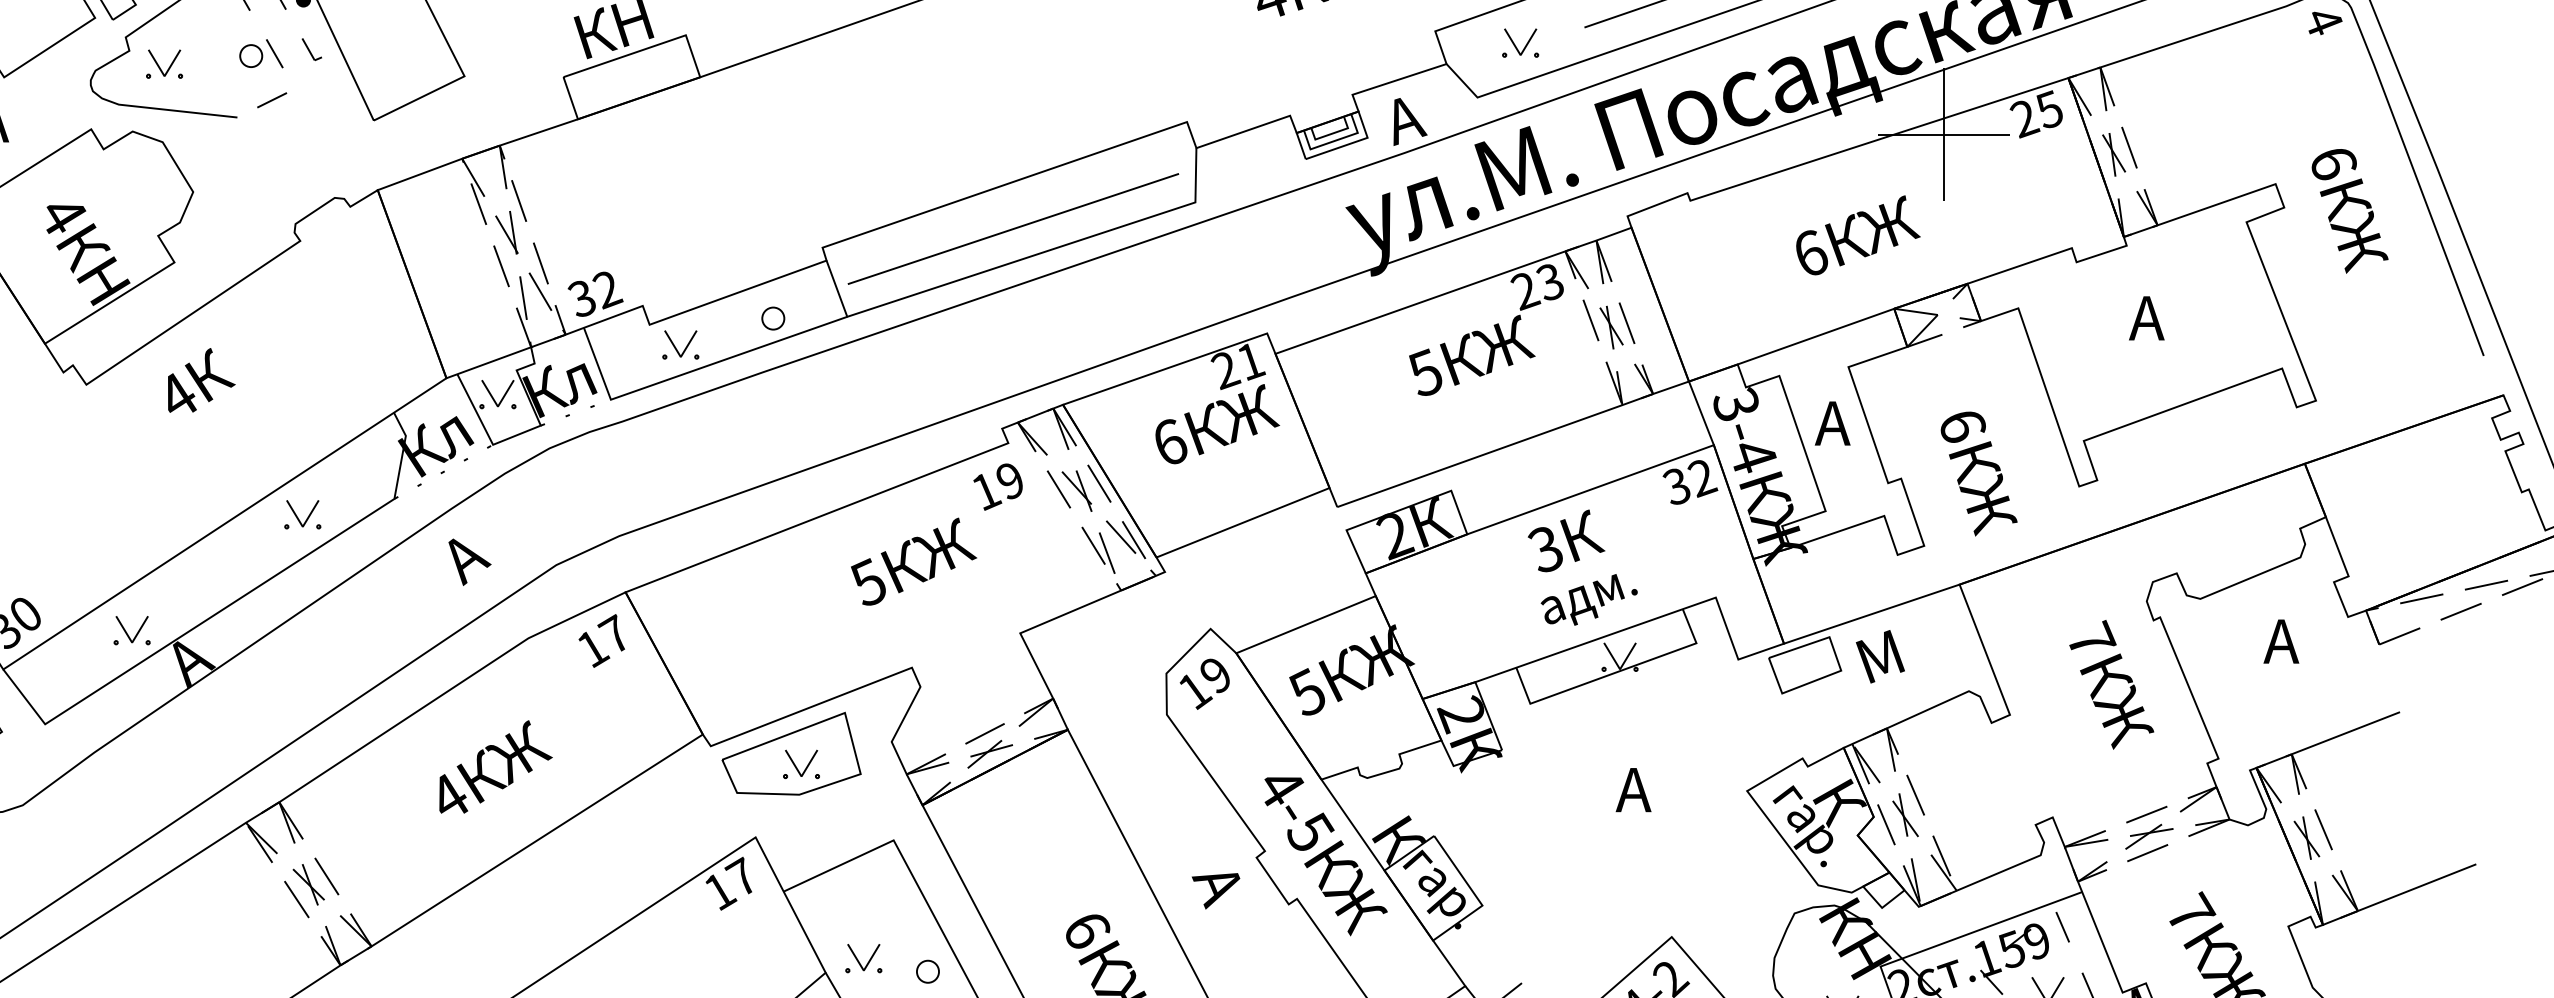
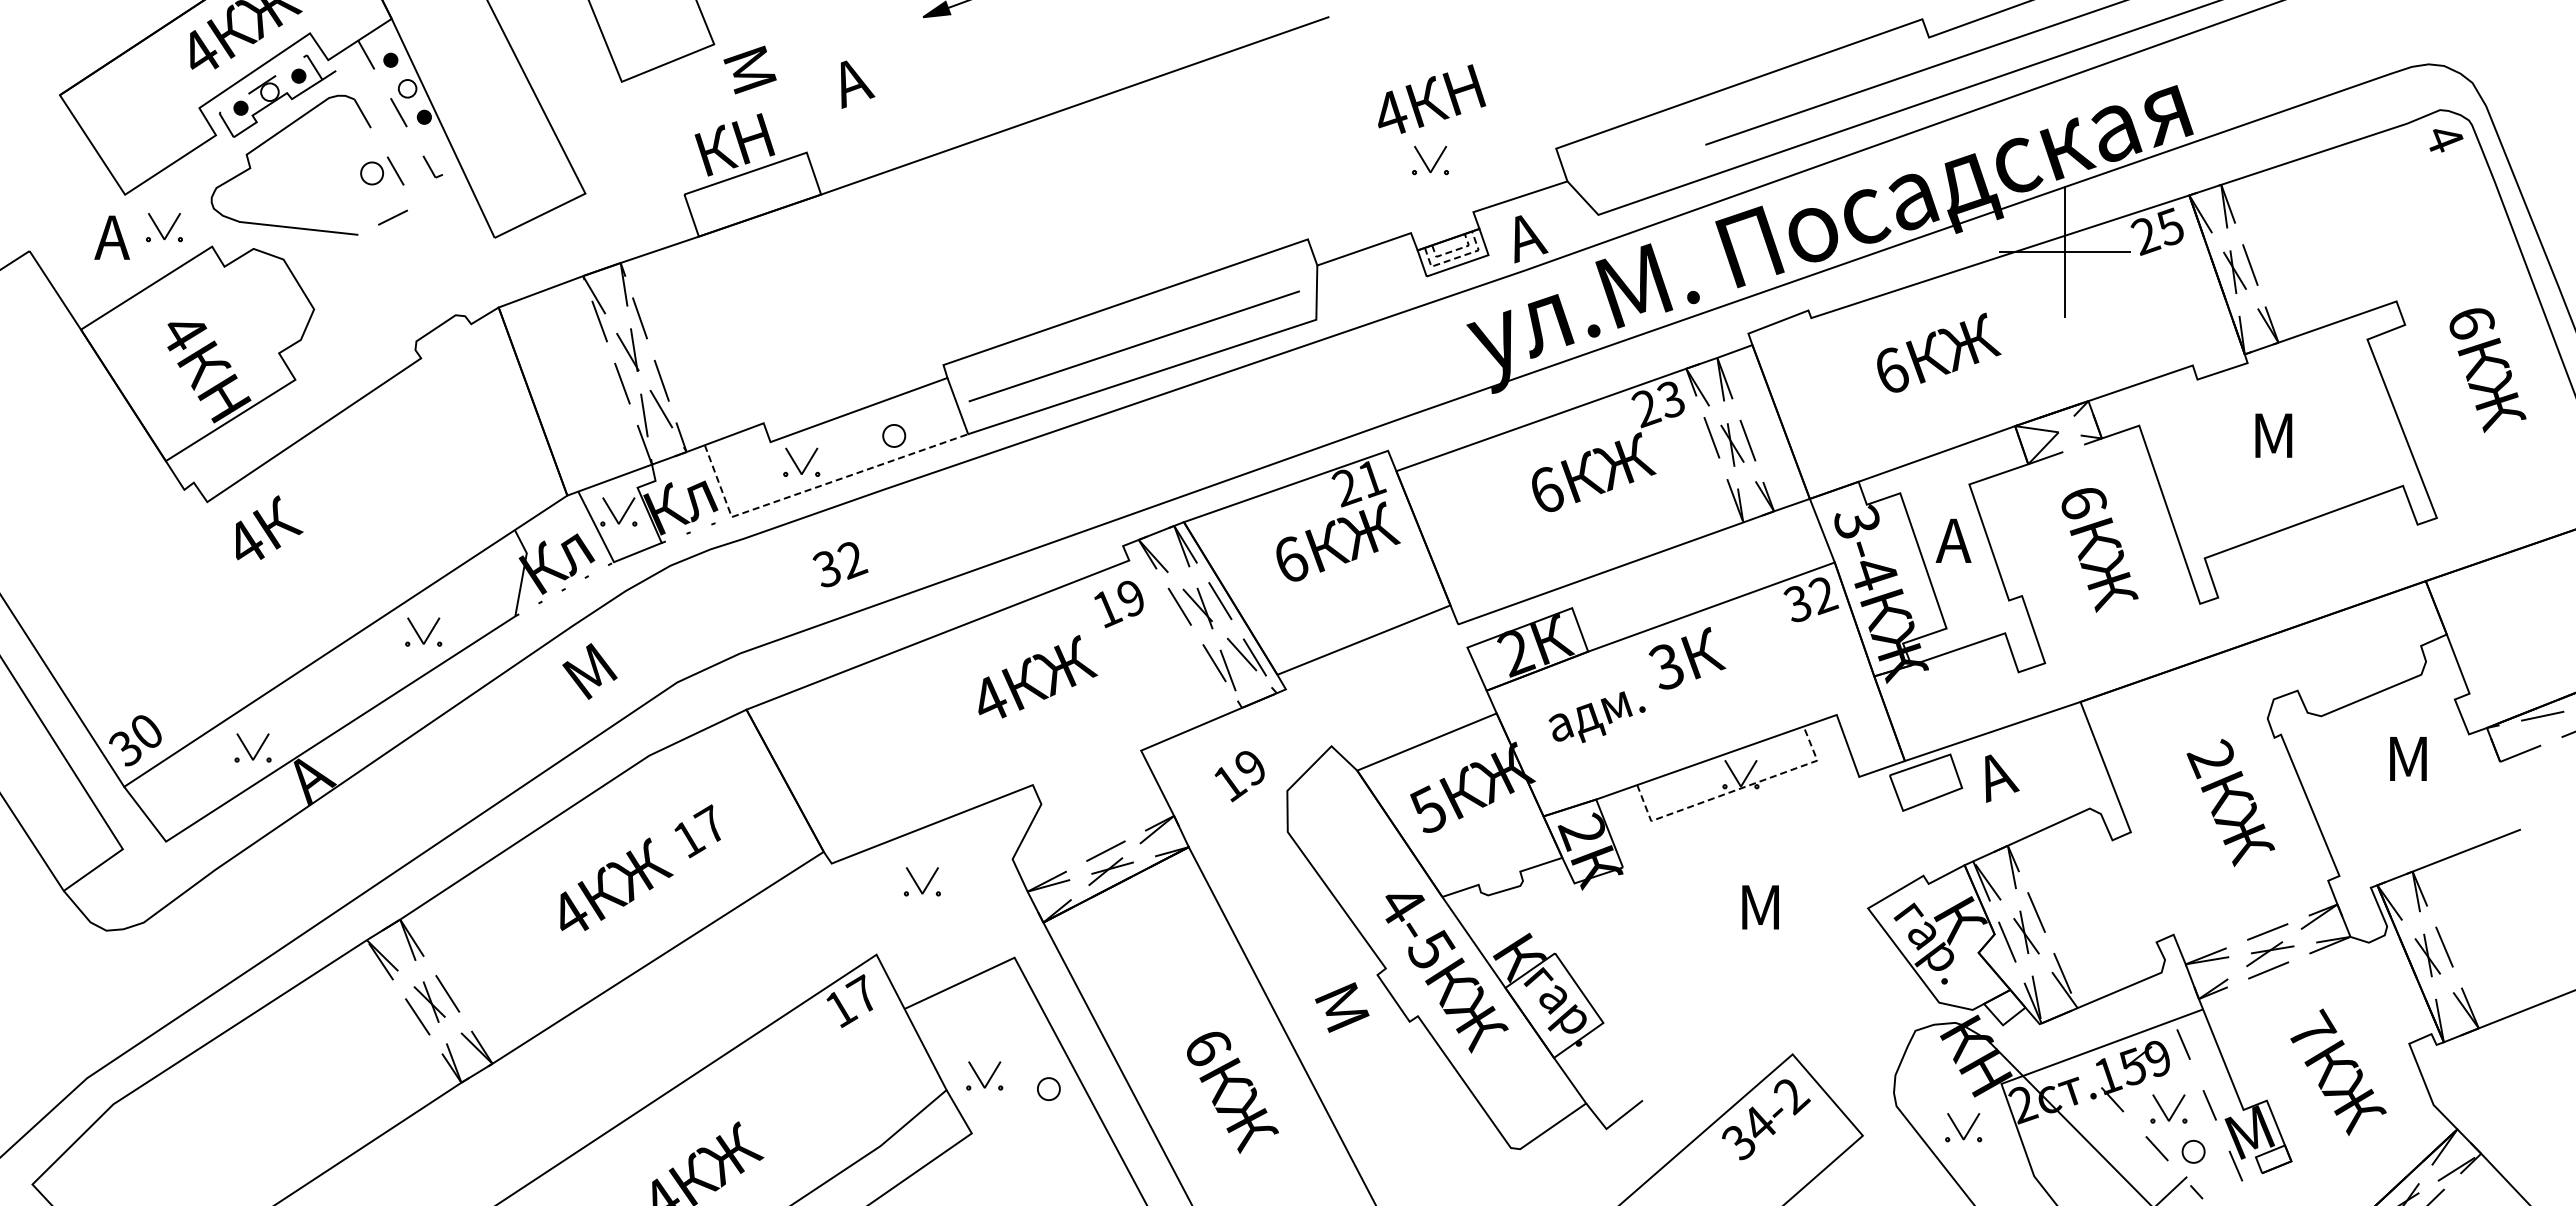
part: (1520, 43) -> (1430, 160), moved
part: (164, 64) -> (164, 227), moved
line: (1332, 134) -> (1453, 251), solid -> dashed
line: (1334, 141) -> (1455, 258), solid -> dashed
text: (2349, 211) -> (2487, 370), moved
text: (1858, 235) -> (1939, 352), moved
text: (595, 294) -> (840, 564), moved
text: (2149, 318) -> (2270, 435), А -> М
line: (692, 371) -> (813, 488), solid -> dashed
text: (1425, 372) -> (1546, 489), 5 -> 6
text: (201, 380) -> (269, 527), moved
text: (1978, 474) -> (2099, 550), moved
text: (468, 556) -> (589, 673), А -> М
text: (868, 581) -> (989, 698), 5 -> 4
text: (1588, 600) -> (1596, 717), moved
text: (601, 641) -> (697, 831), moved
text: (2090, 641) -> (2211, 758), 7 -> 2
text: (2284, 641) -> (2405, 758), А -> М
text: (1879, 657) -> (2000, 774), М -> А
line: (1612, 674) -> (1733, 791), solid -> dashed
text: (1204, 684) -> (1239, 776), moved
part: (791, 753) -> (912, 870), removed
text: (1636, 790) -> (1757, 907), А -> М
text: (1219, 890) -> (1340, 1007), А -> М

